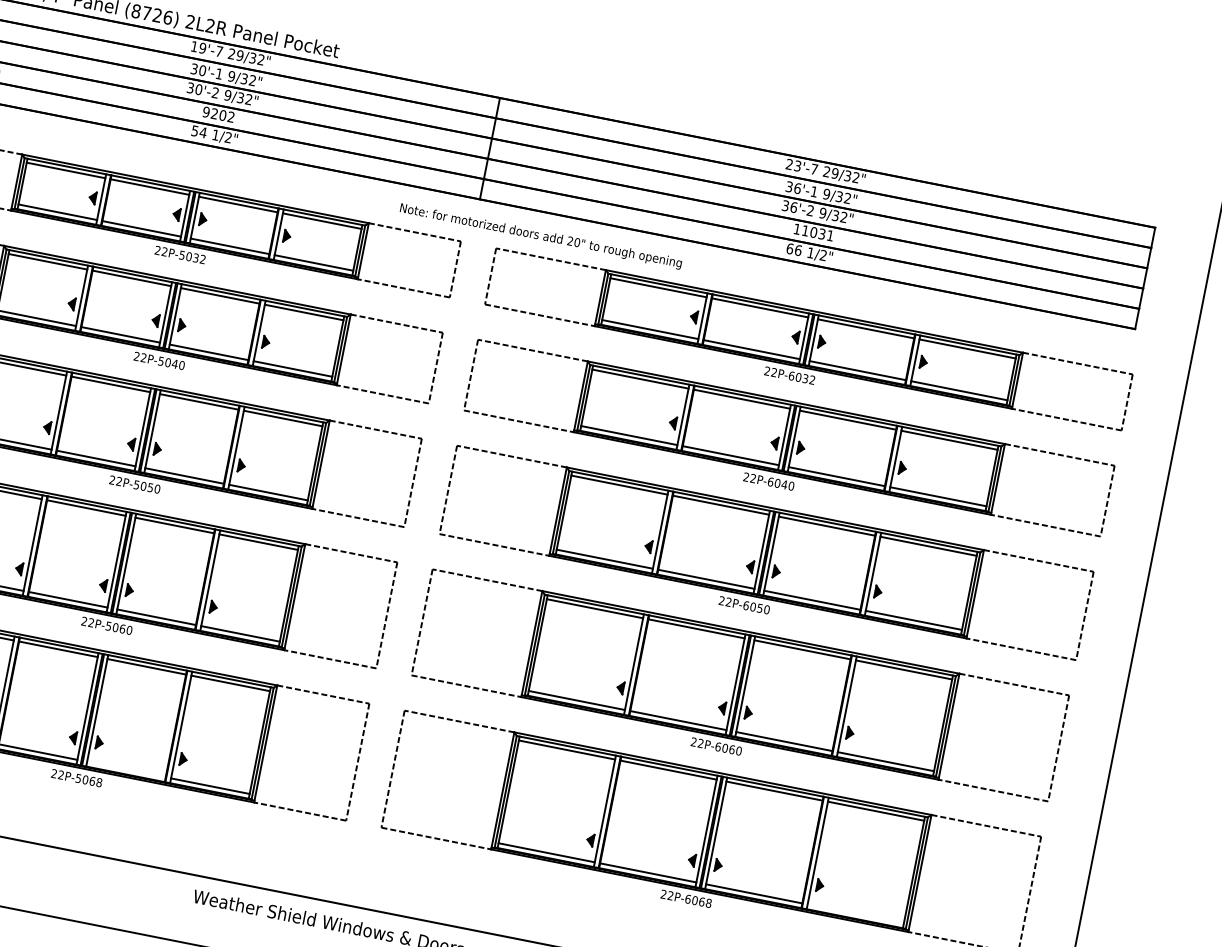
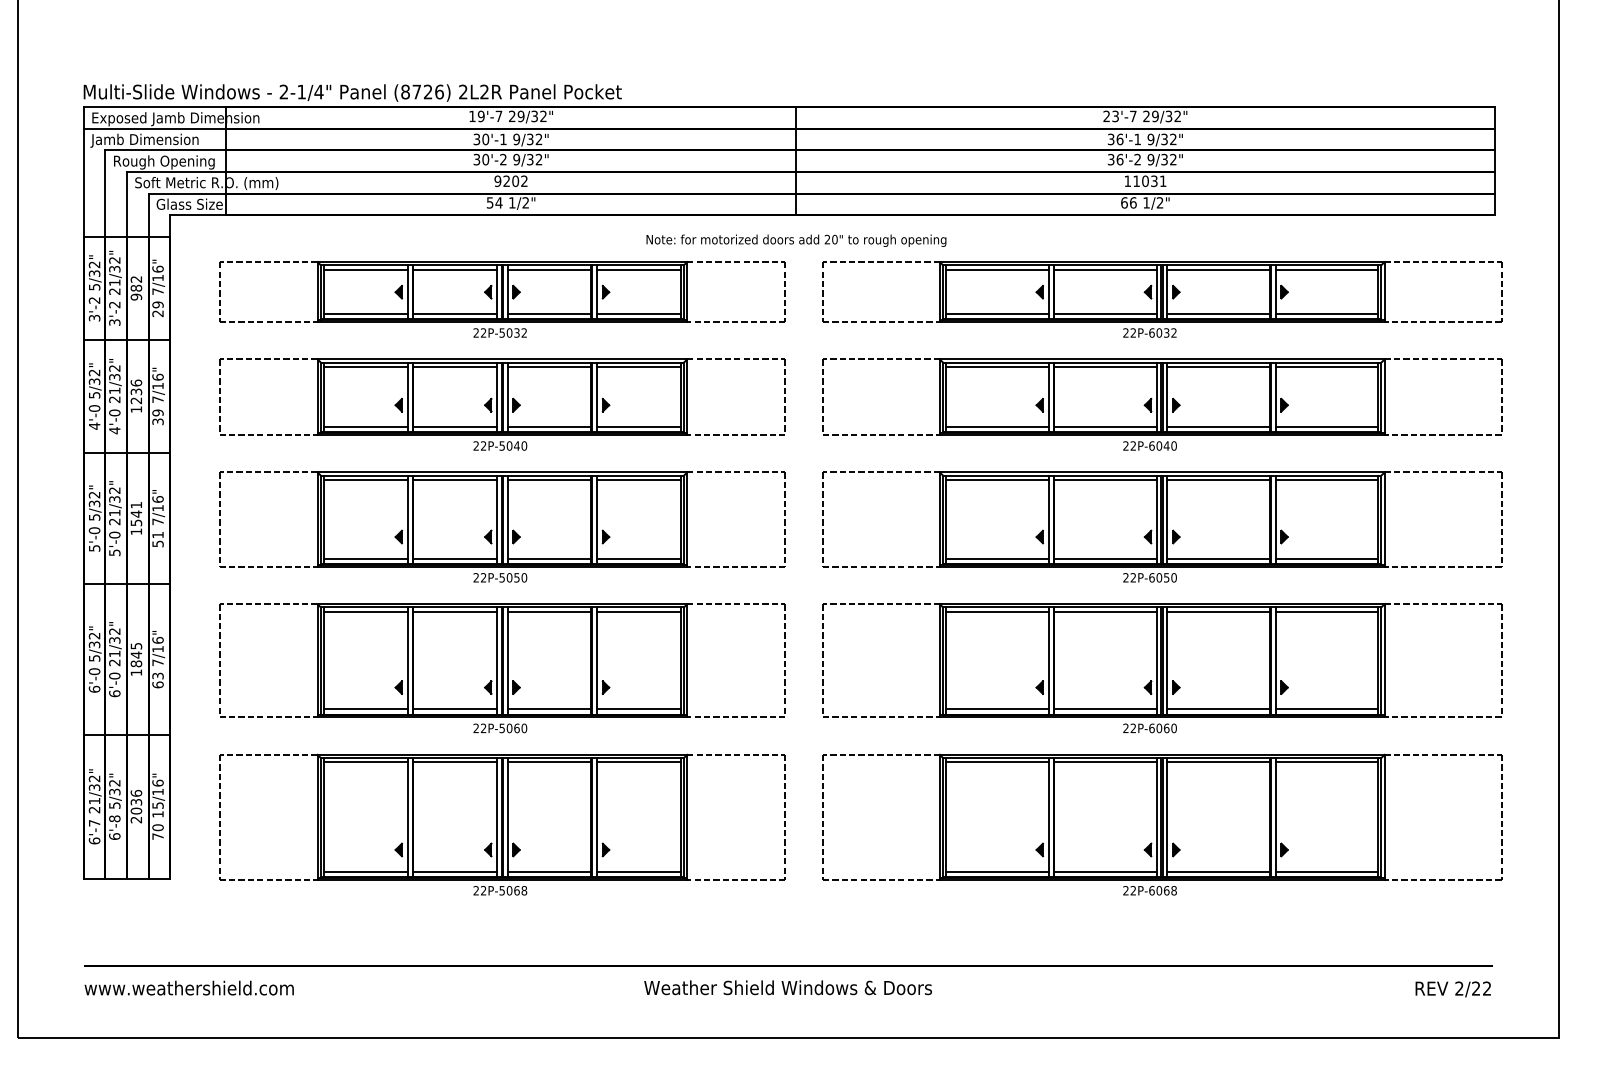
text: (541, 236) -> (796, 240), moved
line: (126, 769) -> (549, 871), added
line: (855, 913) -> (1326, 871), added

